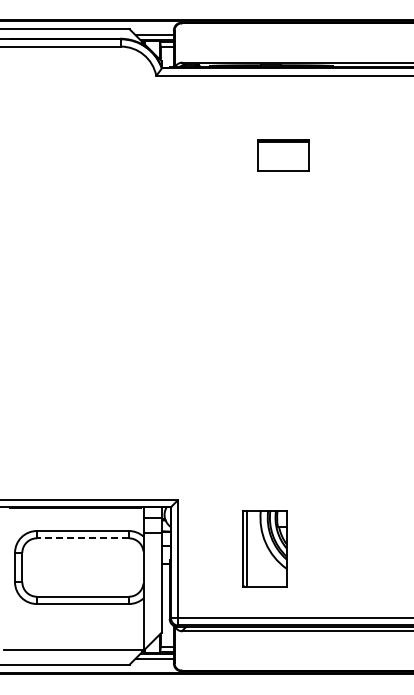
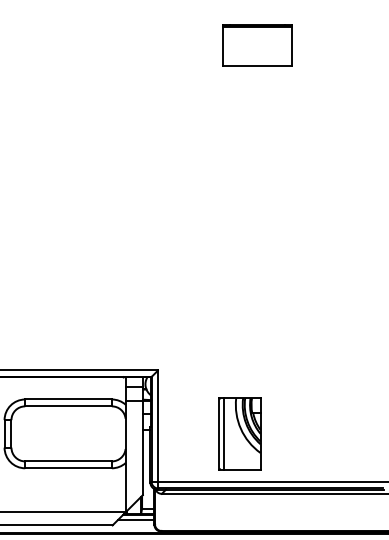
part: (283, 155) -> (257, 45), size x1.43
line: (82, 538) -> (68, 406), dashed -> solid
part: (264, 548) -> (239, 433), moved

